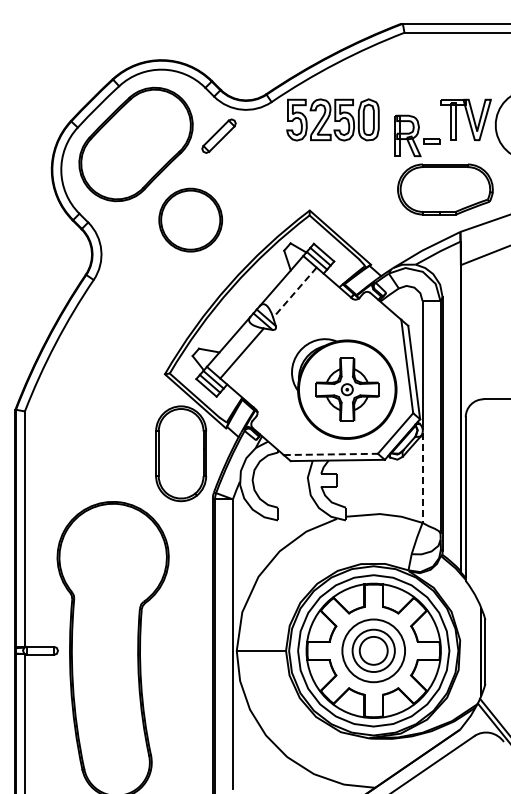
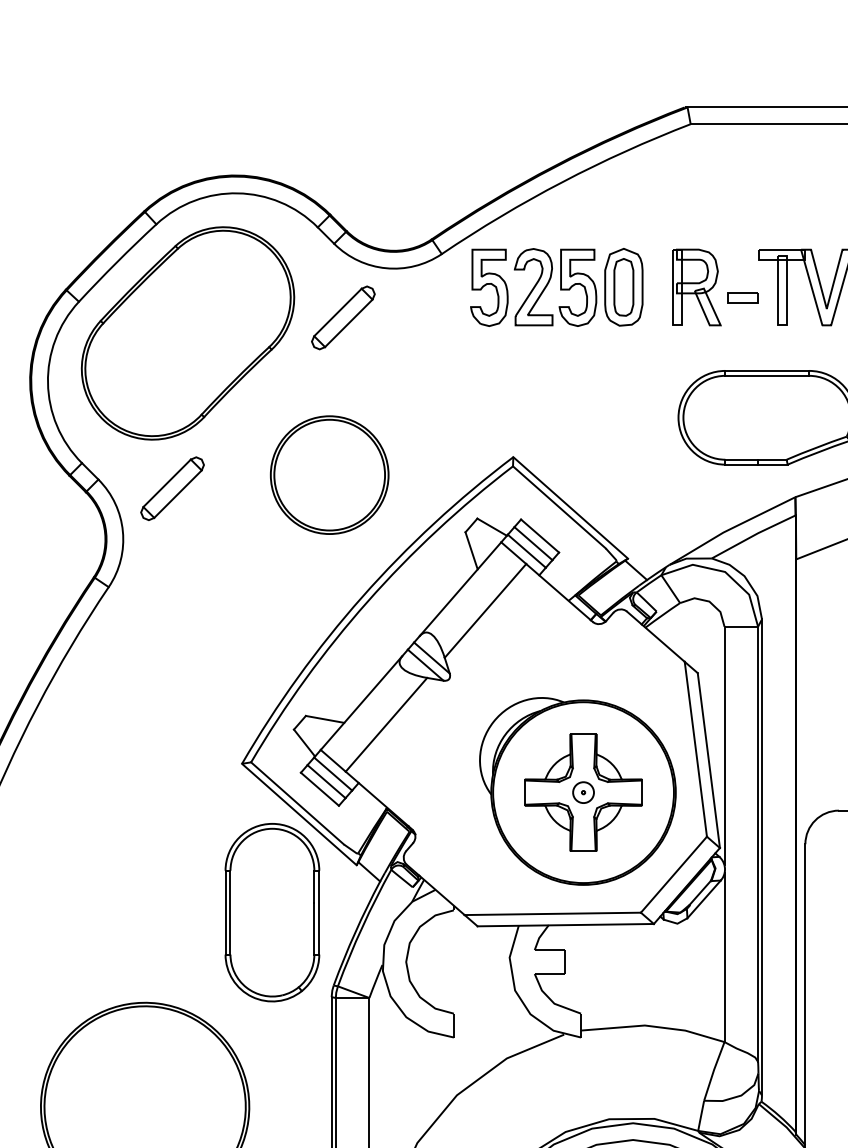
part: (417, 135) -> (715, 286), moved
part: (190, 219) -> (329, 473), moved
part: (127, 227) -> (171, 488), added
line: (294, 293) -> (484, 612), dashed -> solid
line: (331, 454) -> (553, 913), dashed -> solid
line: (422, 478) -> (724, 958), dashed -> solid

